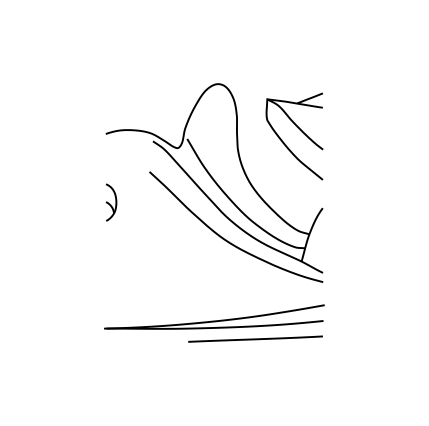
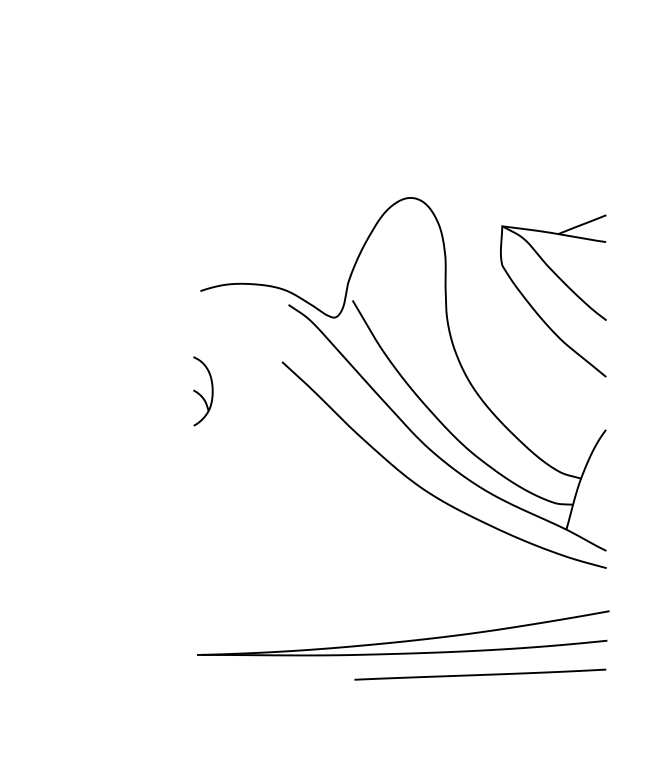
part: (111, 202) -> (203, 391), moved

